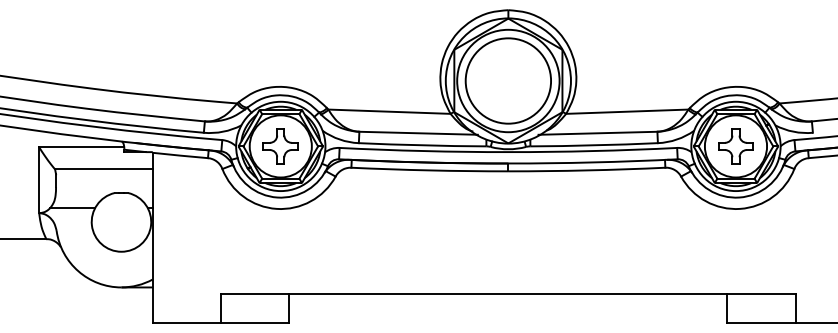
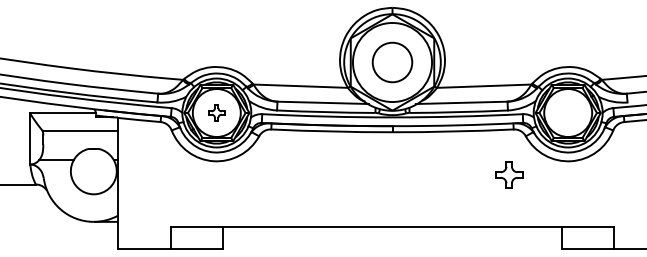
circle: (508, 81) -> (392, 62), size x0.6
part: (280, 145) -> (216, 112), size x0.6
part: (736, 145) -> (509, 174), moved

